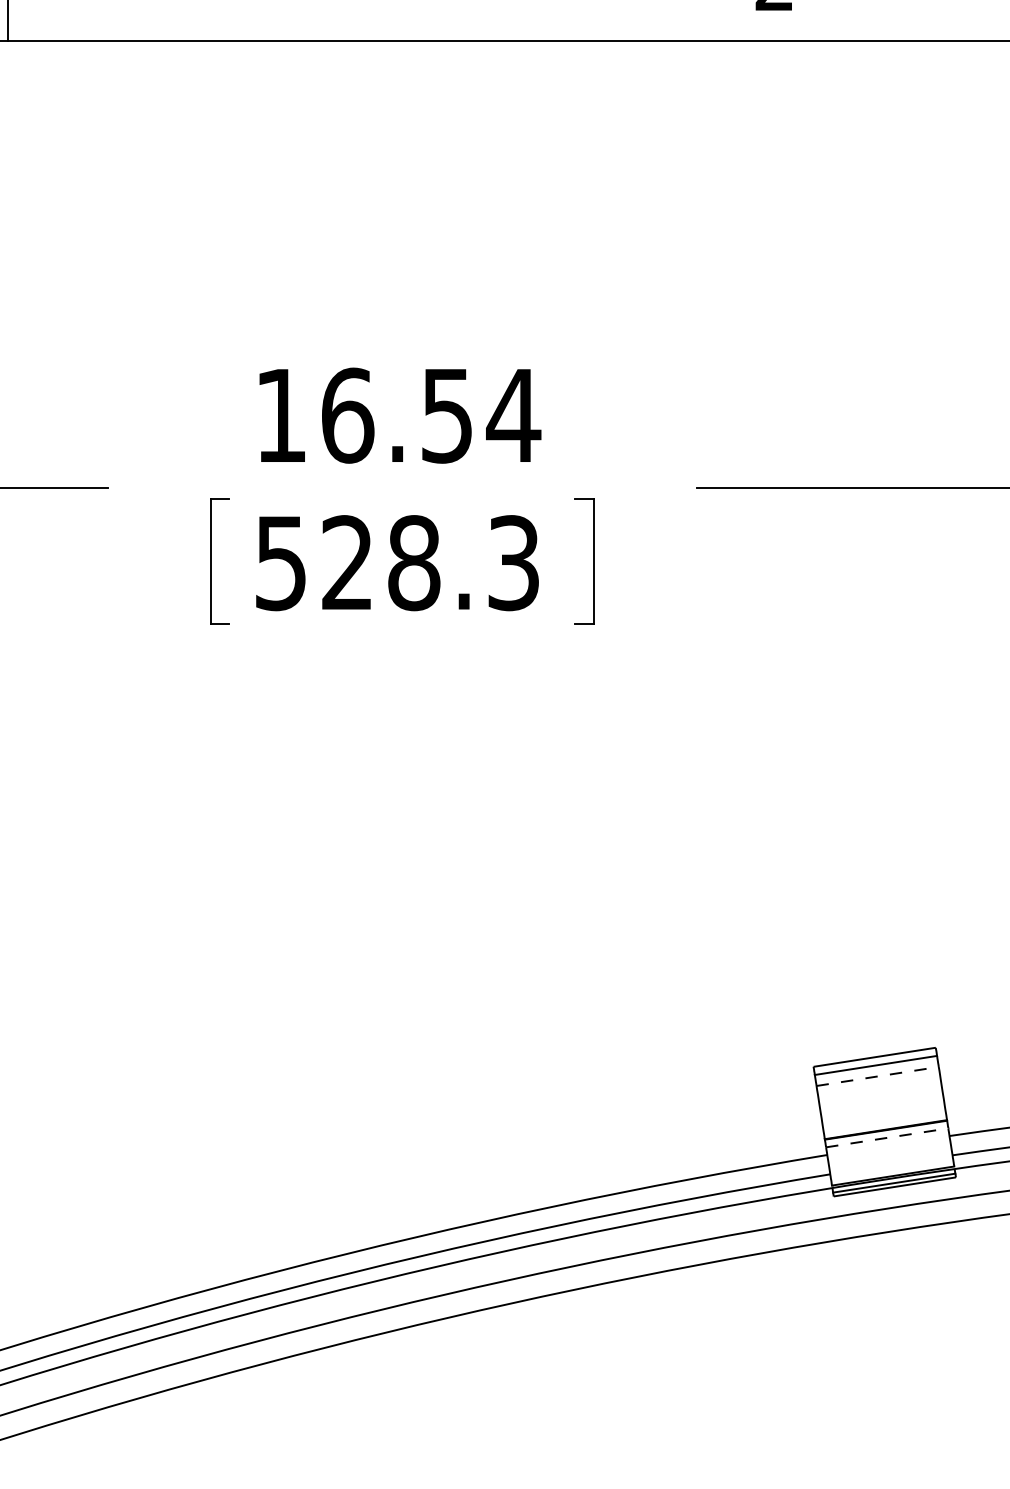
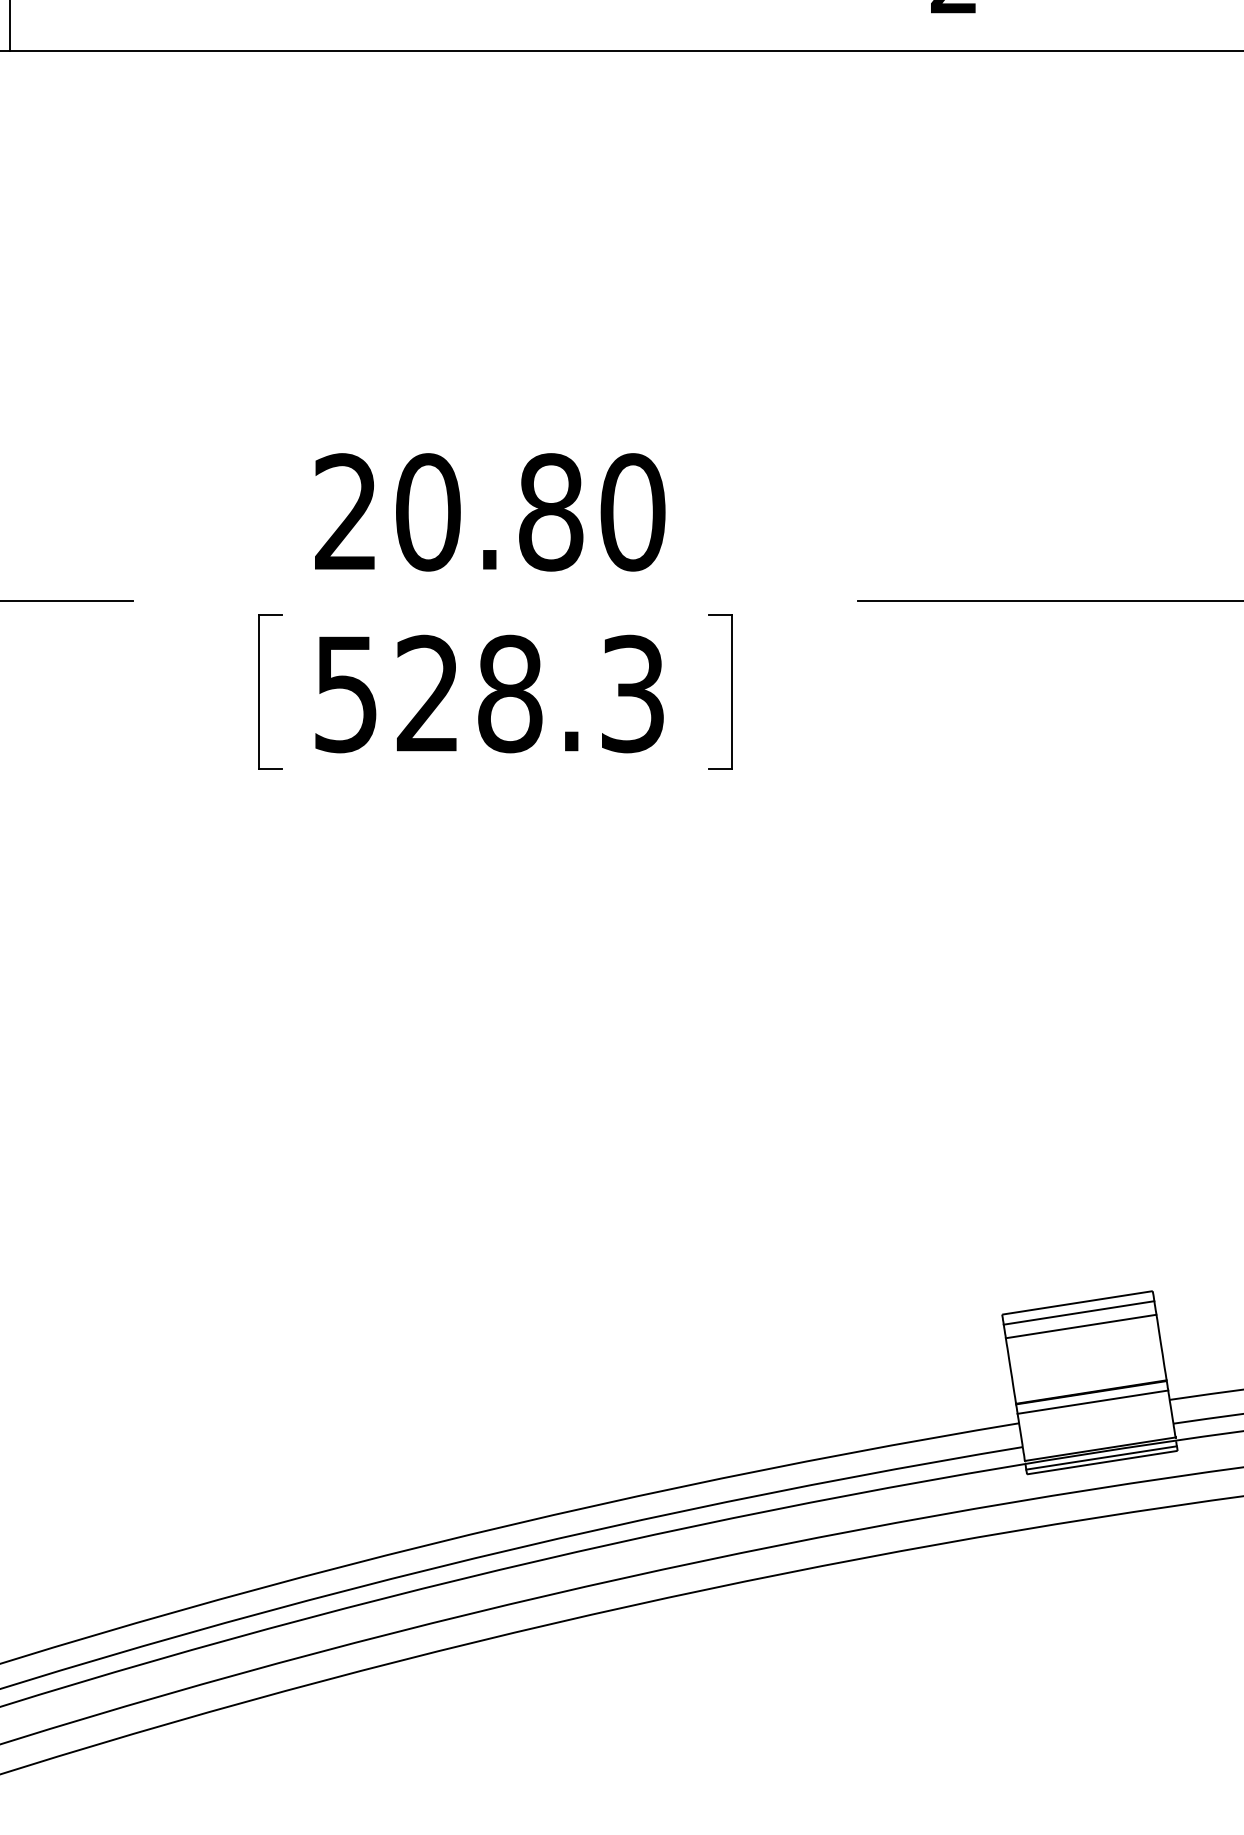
text: (398, 415) -> (490, 512), 16.54 -> 20.80
line: (877, 1076) -> (1080, 1326), dashed -> solid
line: (887, 1137) -> (1093, 1401), dashed -> solid

